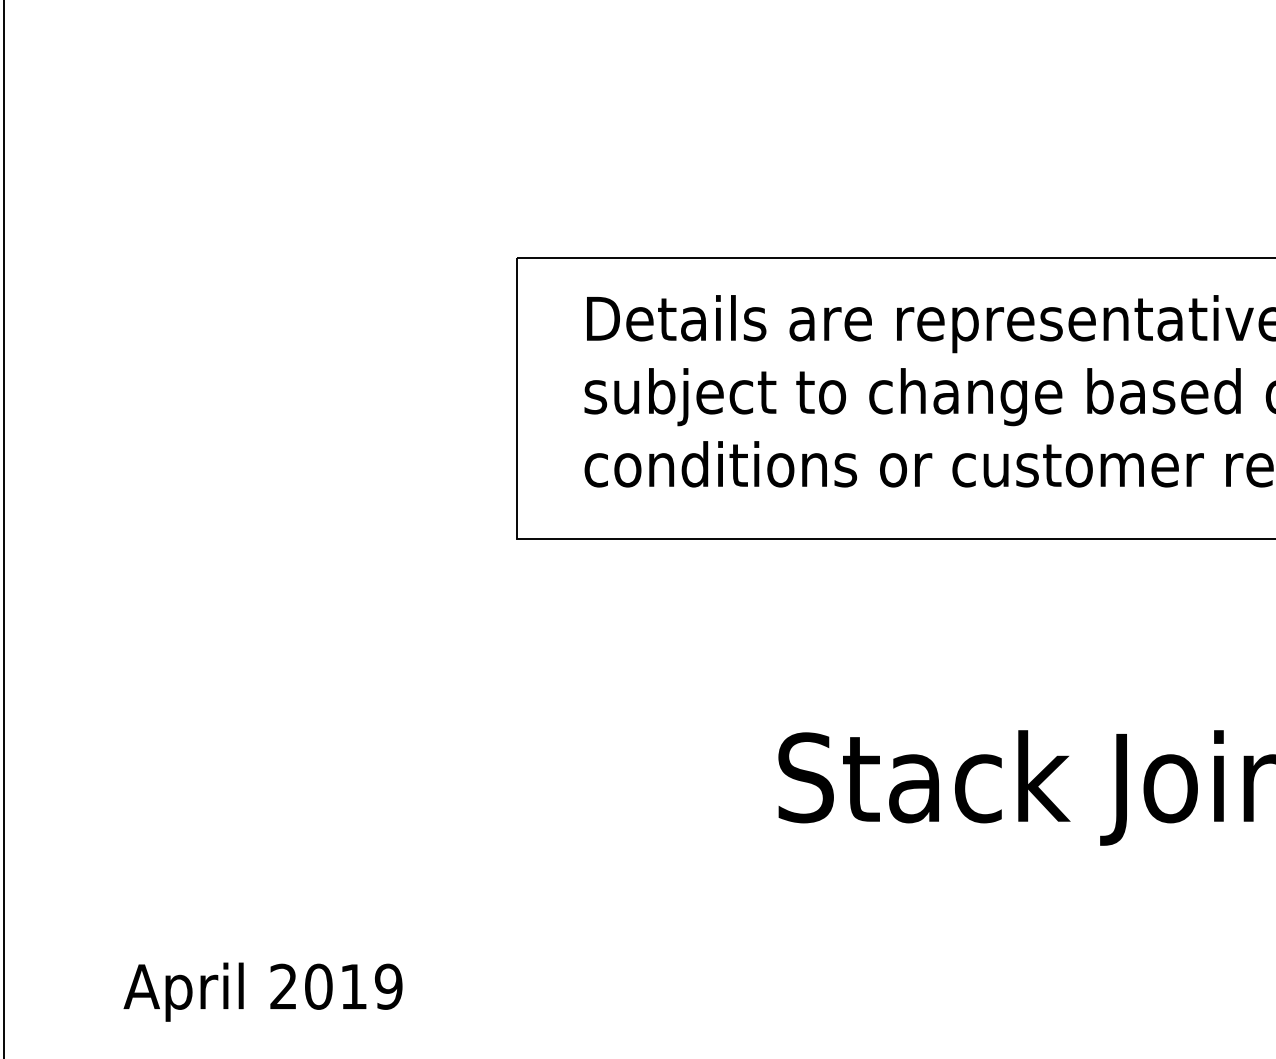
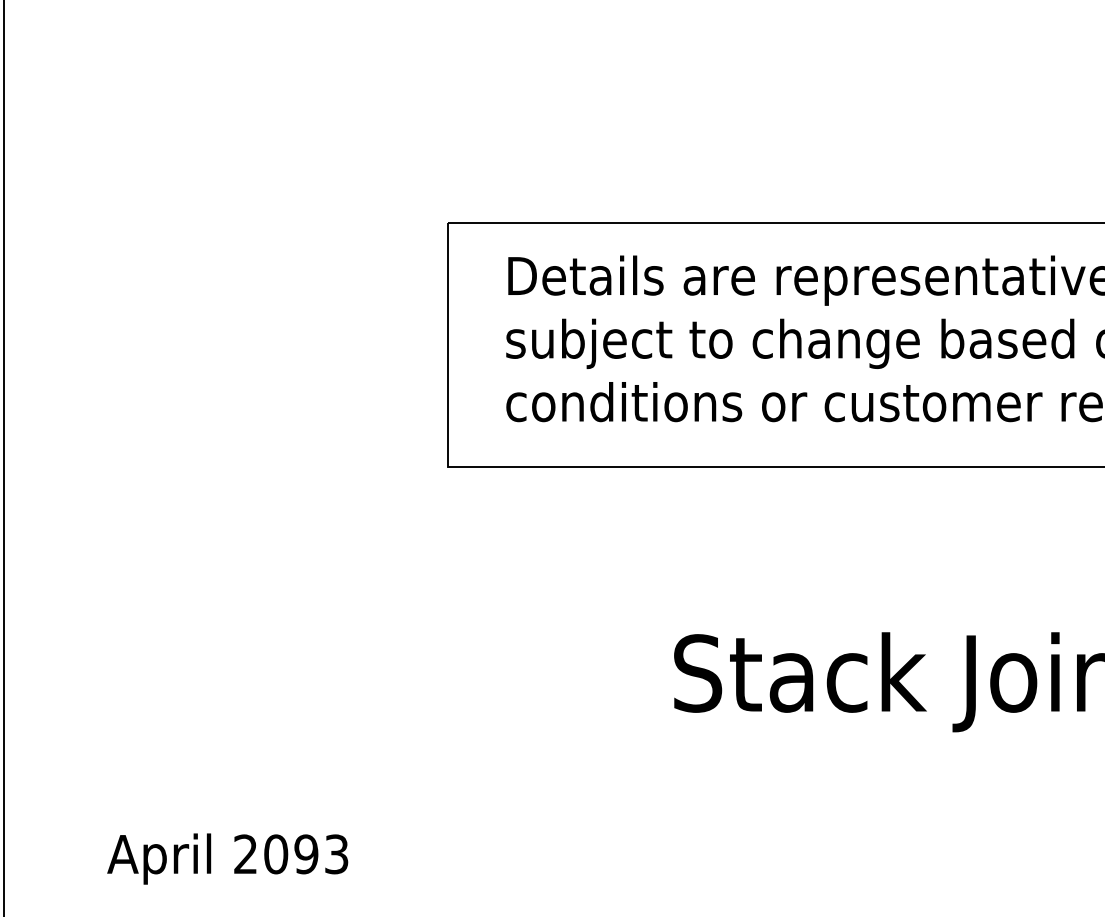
text: (370, 986) -> (320, 854), 2019 -> 2093

